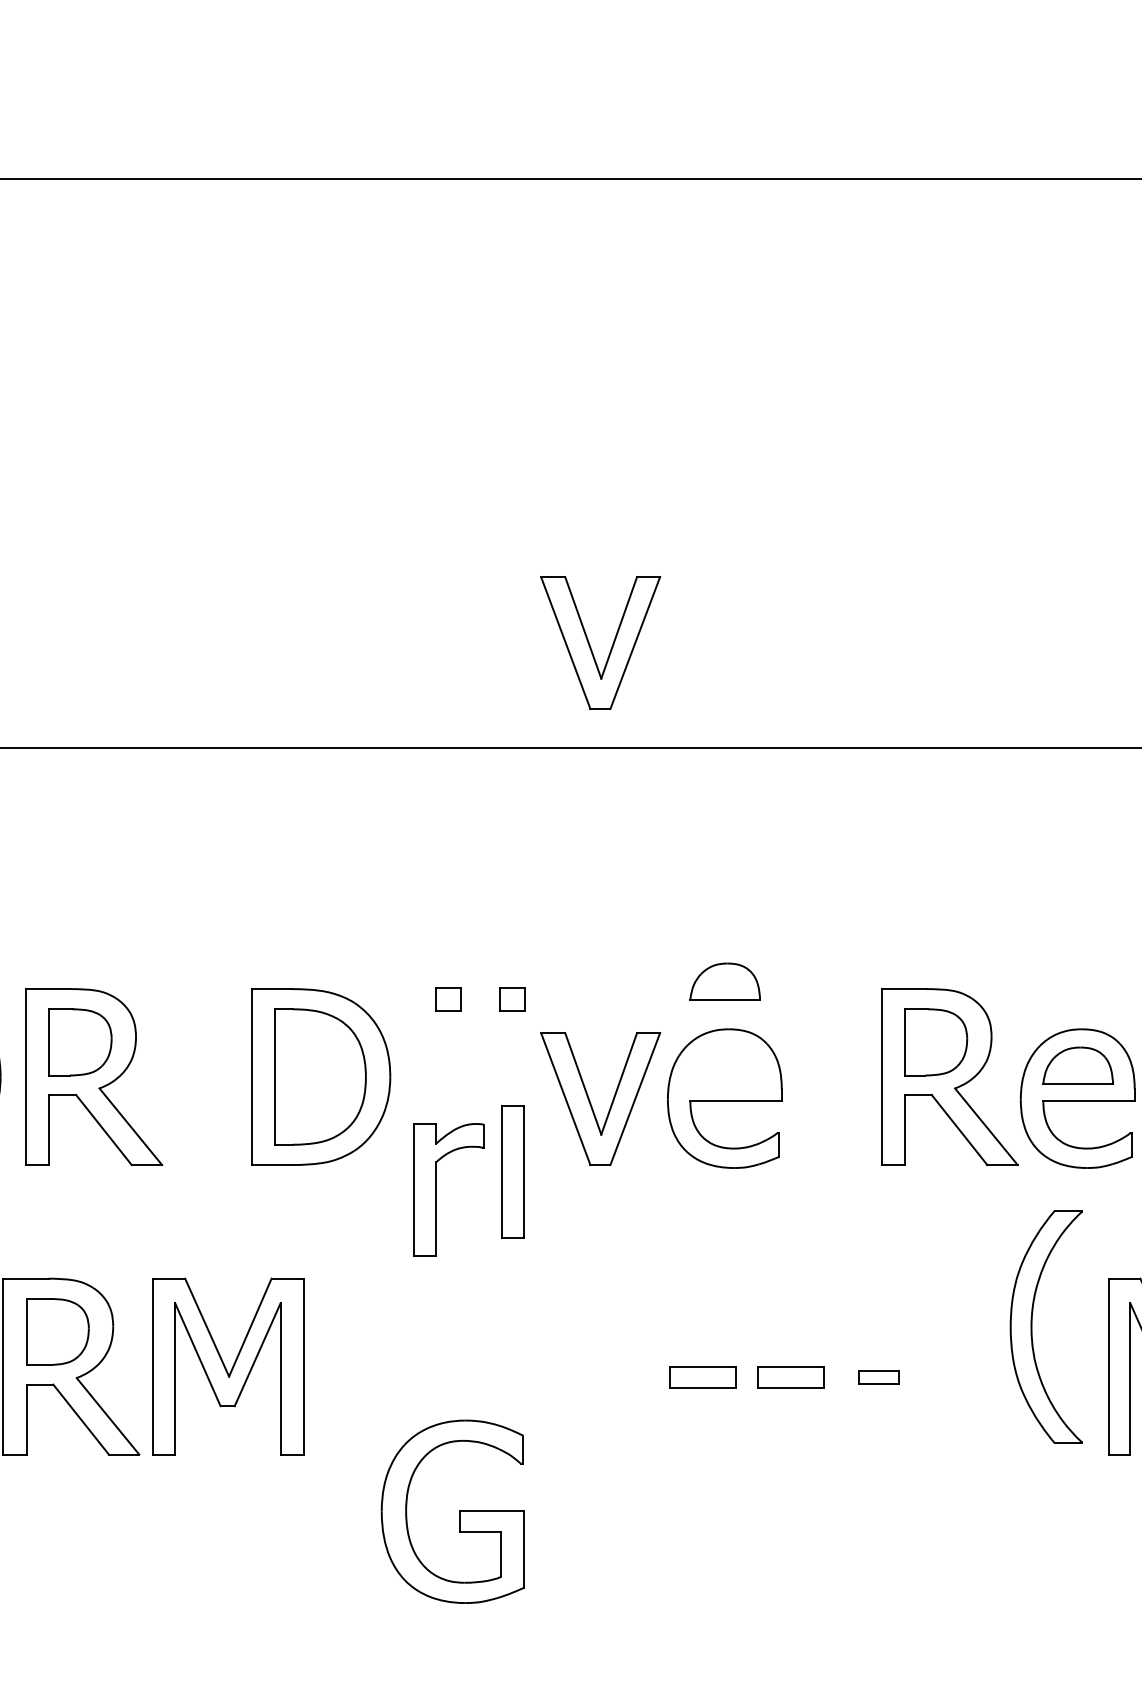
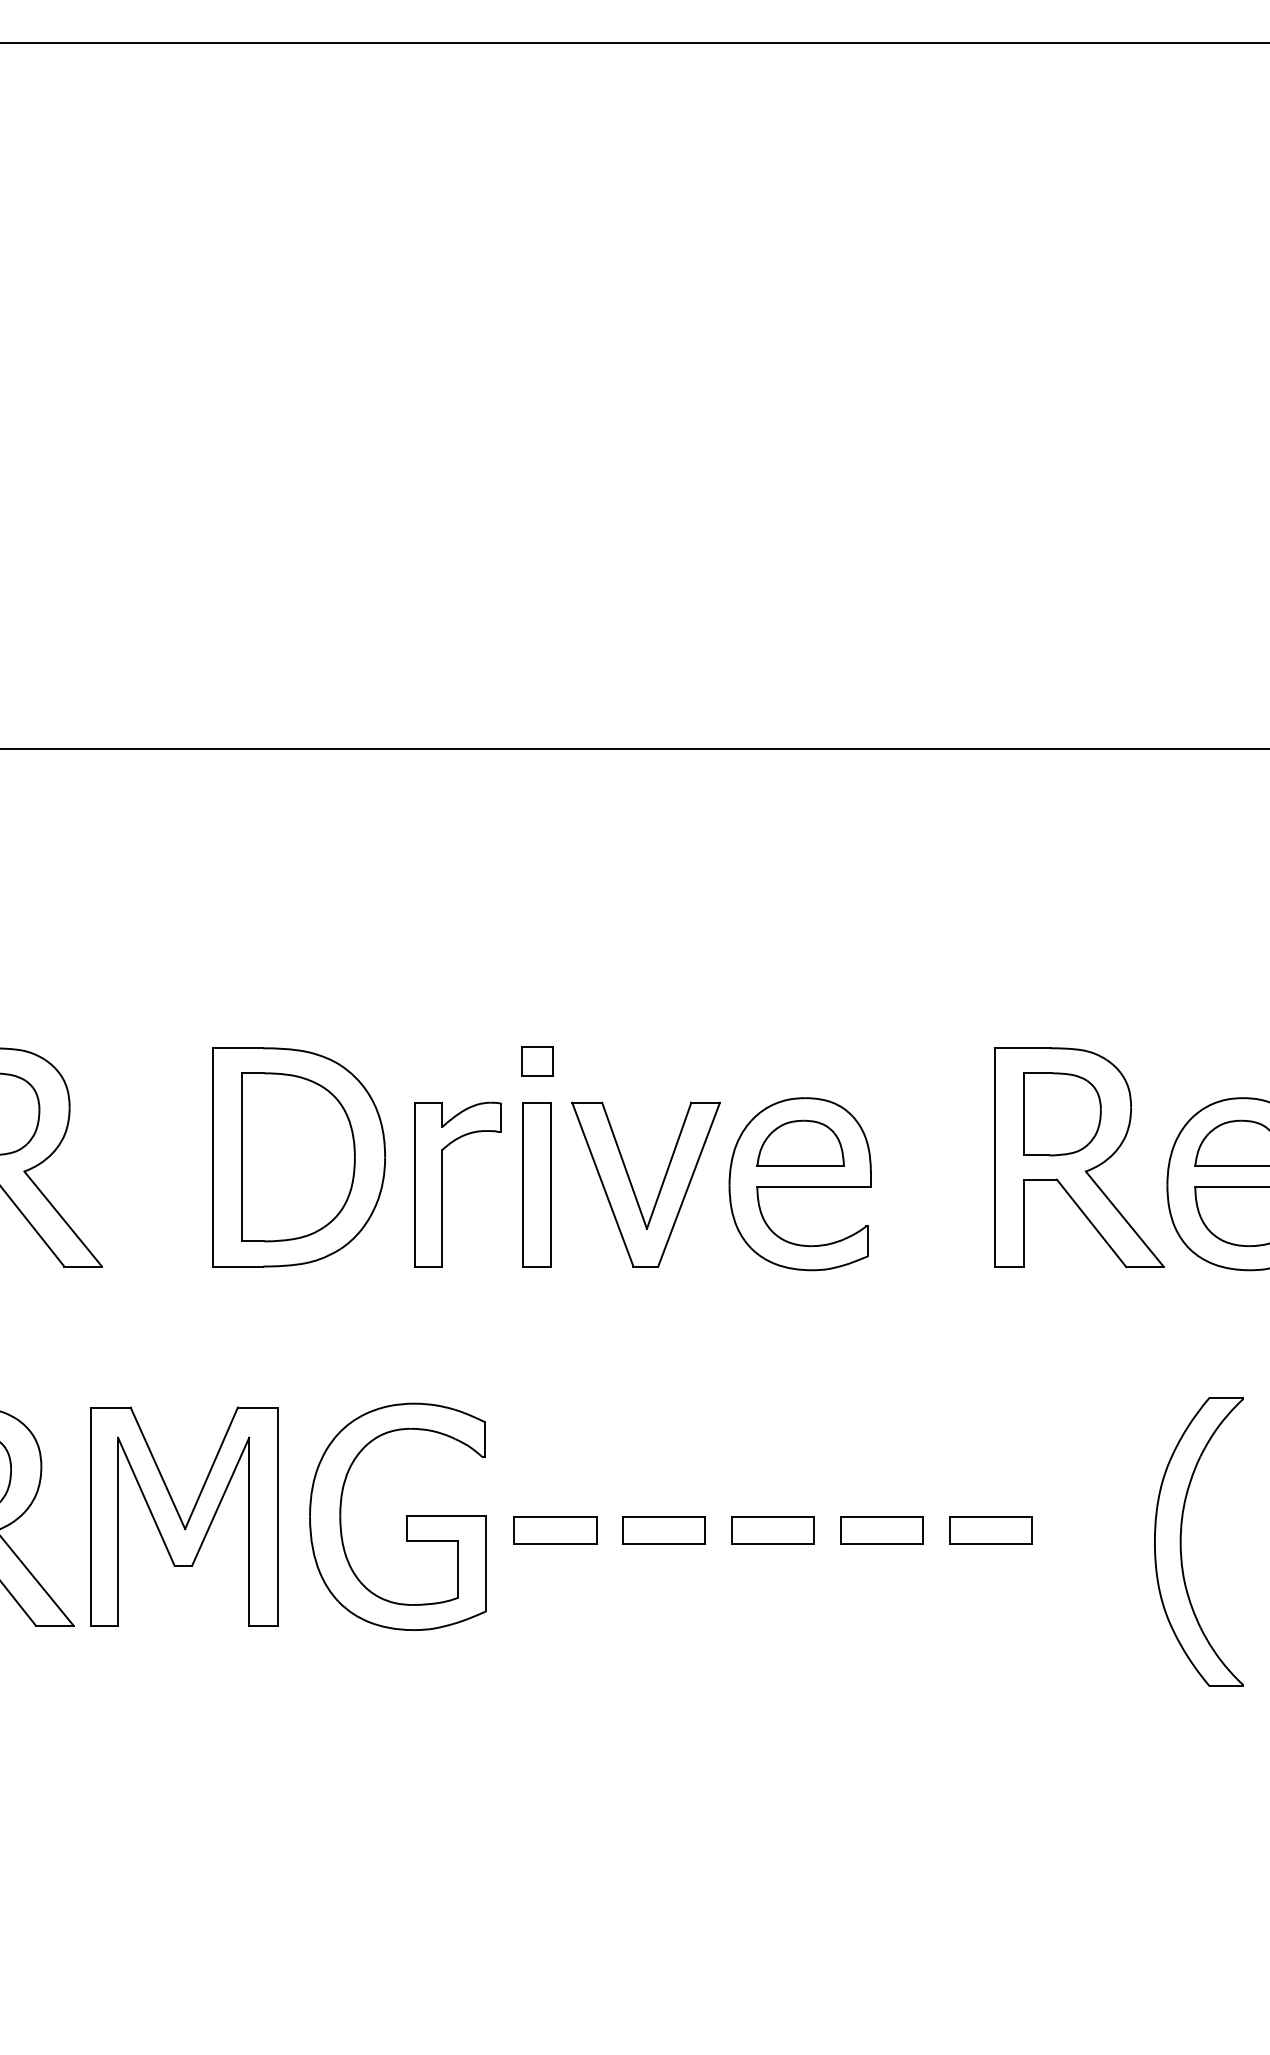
part: (590, 644) -> (633, 620), removed
part: (724, 981) -> (799, 1143), moved
part: (448, 999) -> (457, 1061), removed
part: (512, 1171) -> (536, 1184), moved
part: (436, 1189) -> (442, 1184), moved
part: (1032, 1326) -> (1181, 1541), moved
part: (527, 1377) -> (555, 1530), added
part: (614, 1377) -> (663, 1530), added
part: (878, 1377) -> (990, 1530), size x1.67
part: (459, 1511) -> (406, 1516), moved

